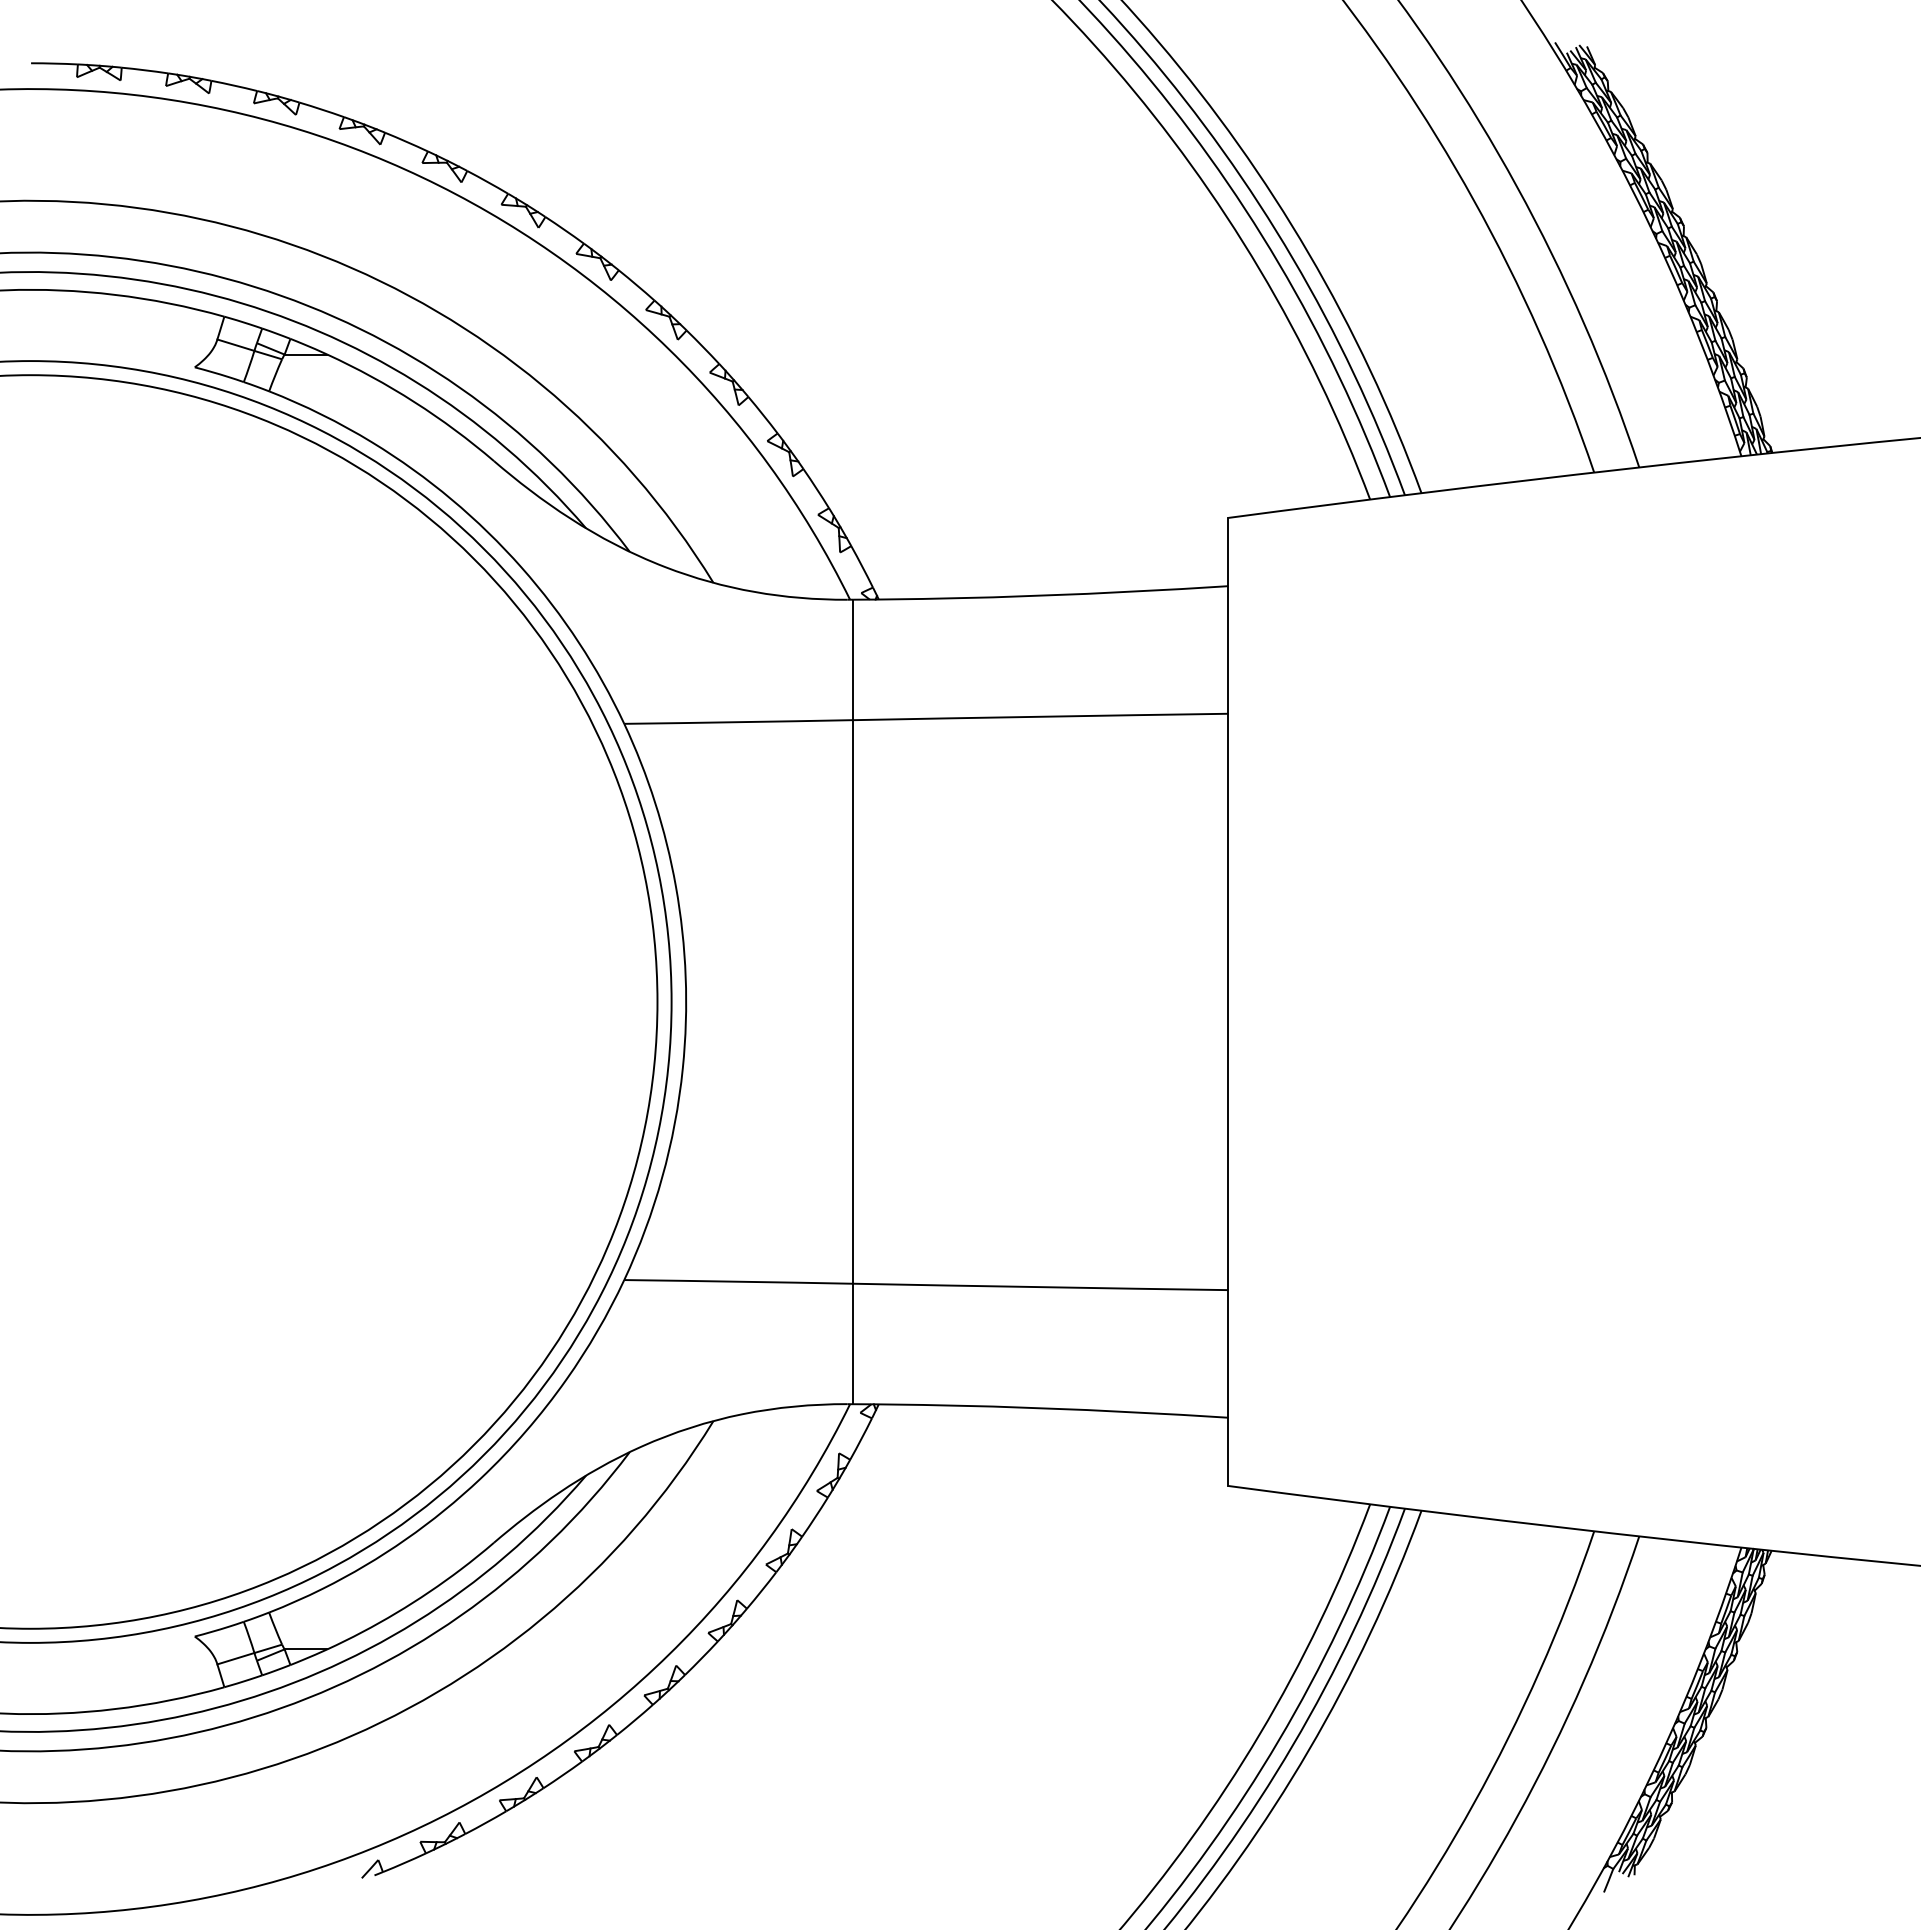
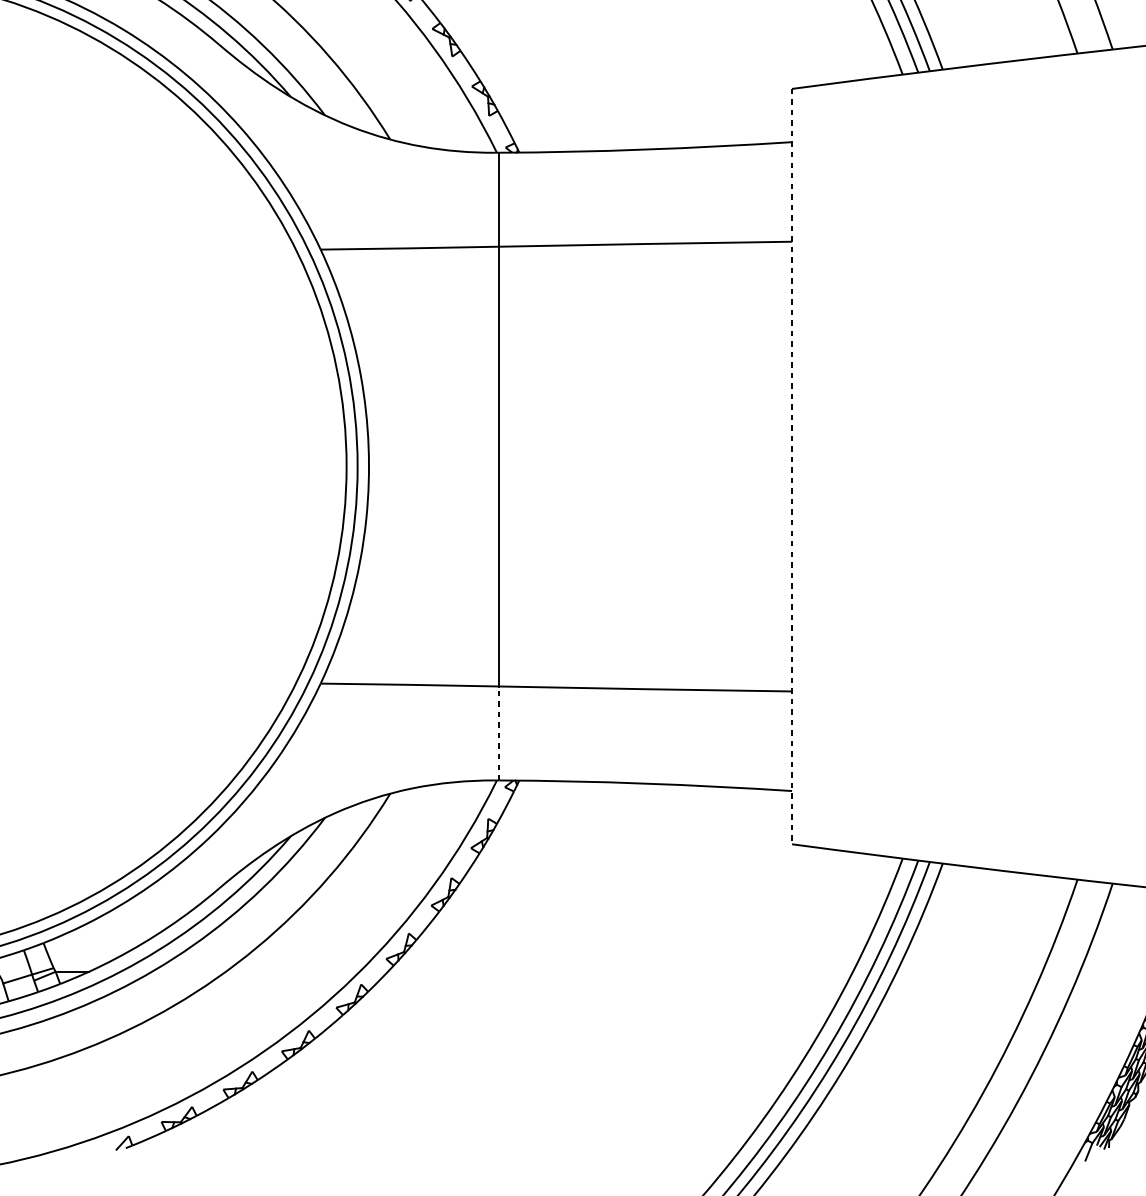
line: (1228, 1002) -> (792, 467), solid -> dashed
line: (853, 1343) -> (499, 733), solid -> dashed

